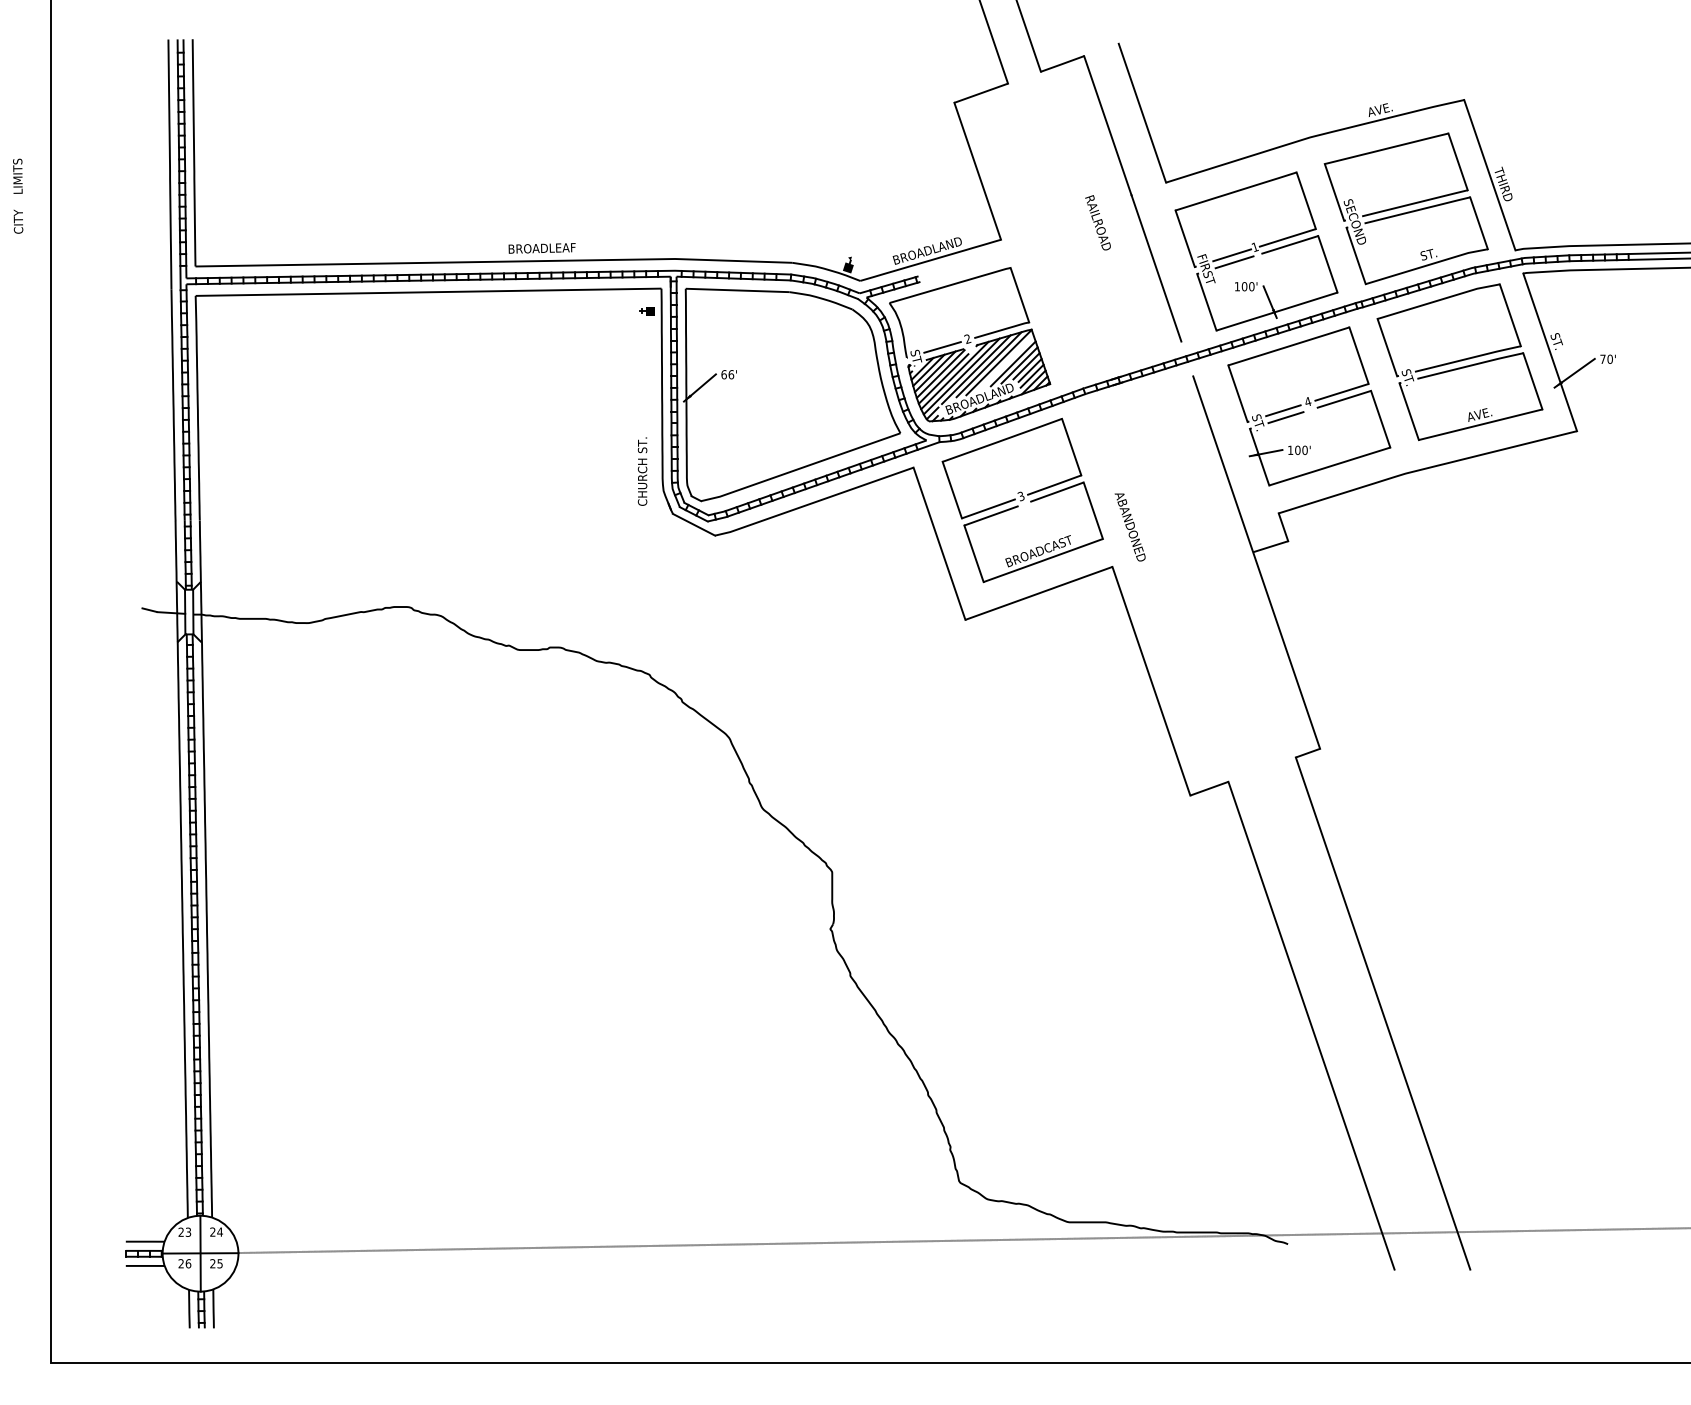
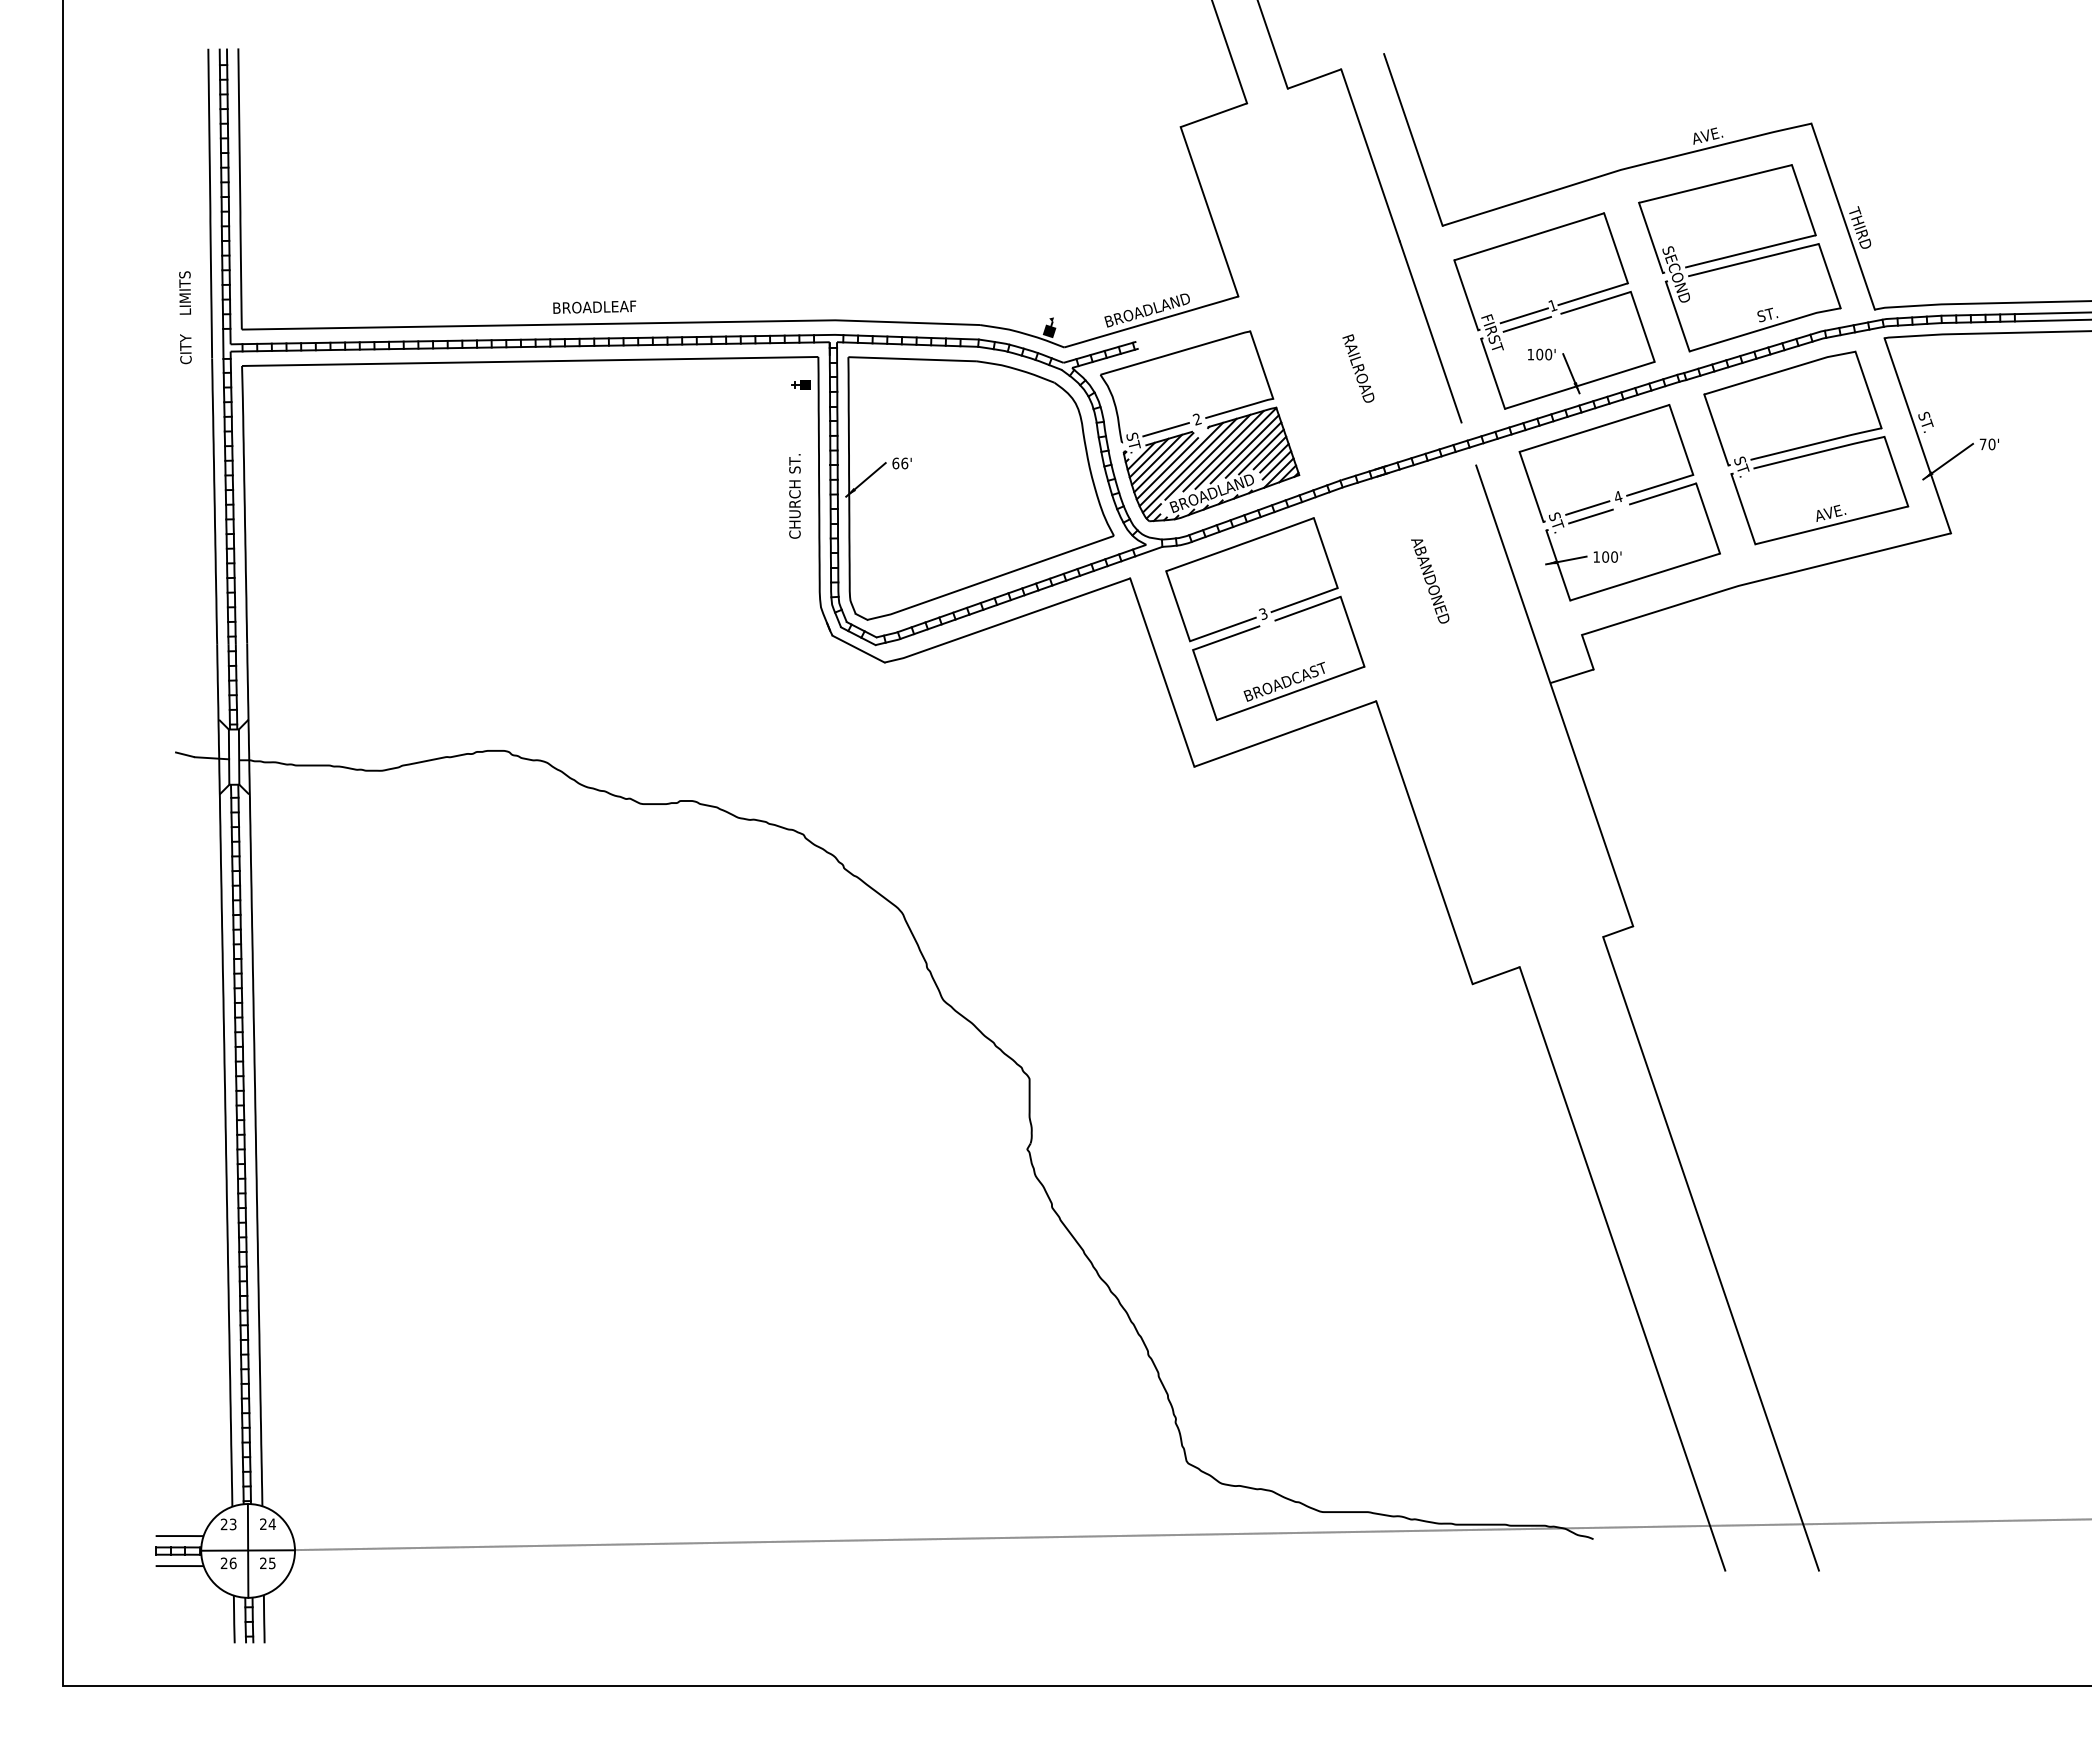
text: (18, 196) -> (185, 317), moved
text: (1098, 222) -> (1358, 368), moved
text: (541, 247) -> (594, 306), moved
line: (1005, 363) -> (1244, 449), added
text: (642, 471) -> (794, 496), moved
text: (1130, 527) -> (1430, 581), moved

